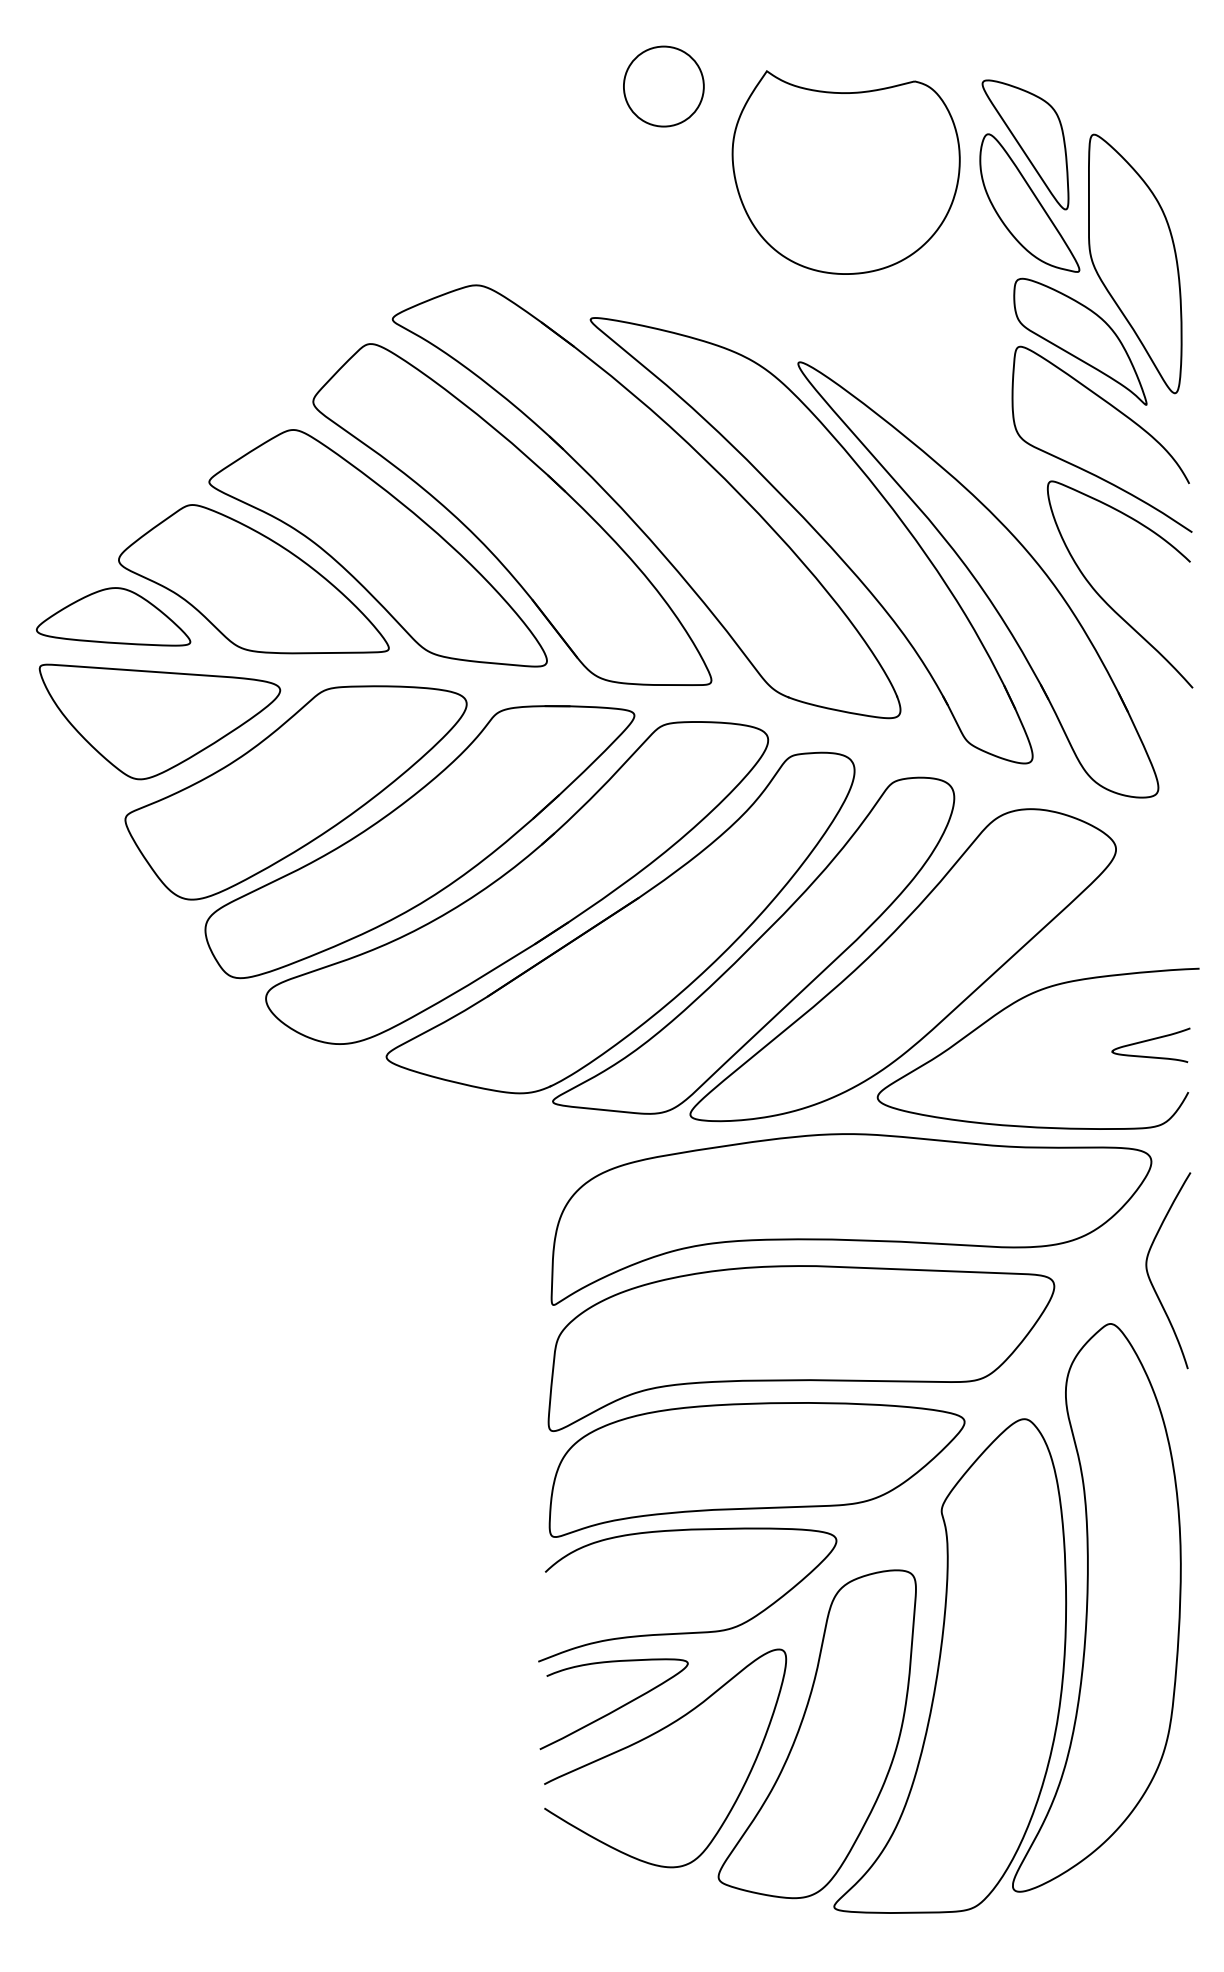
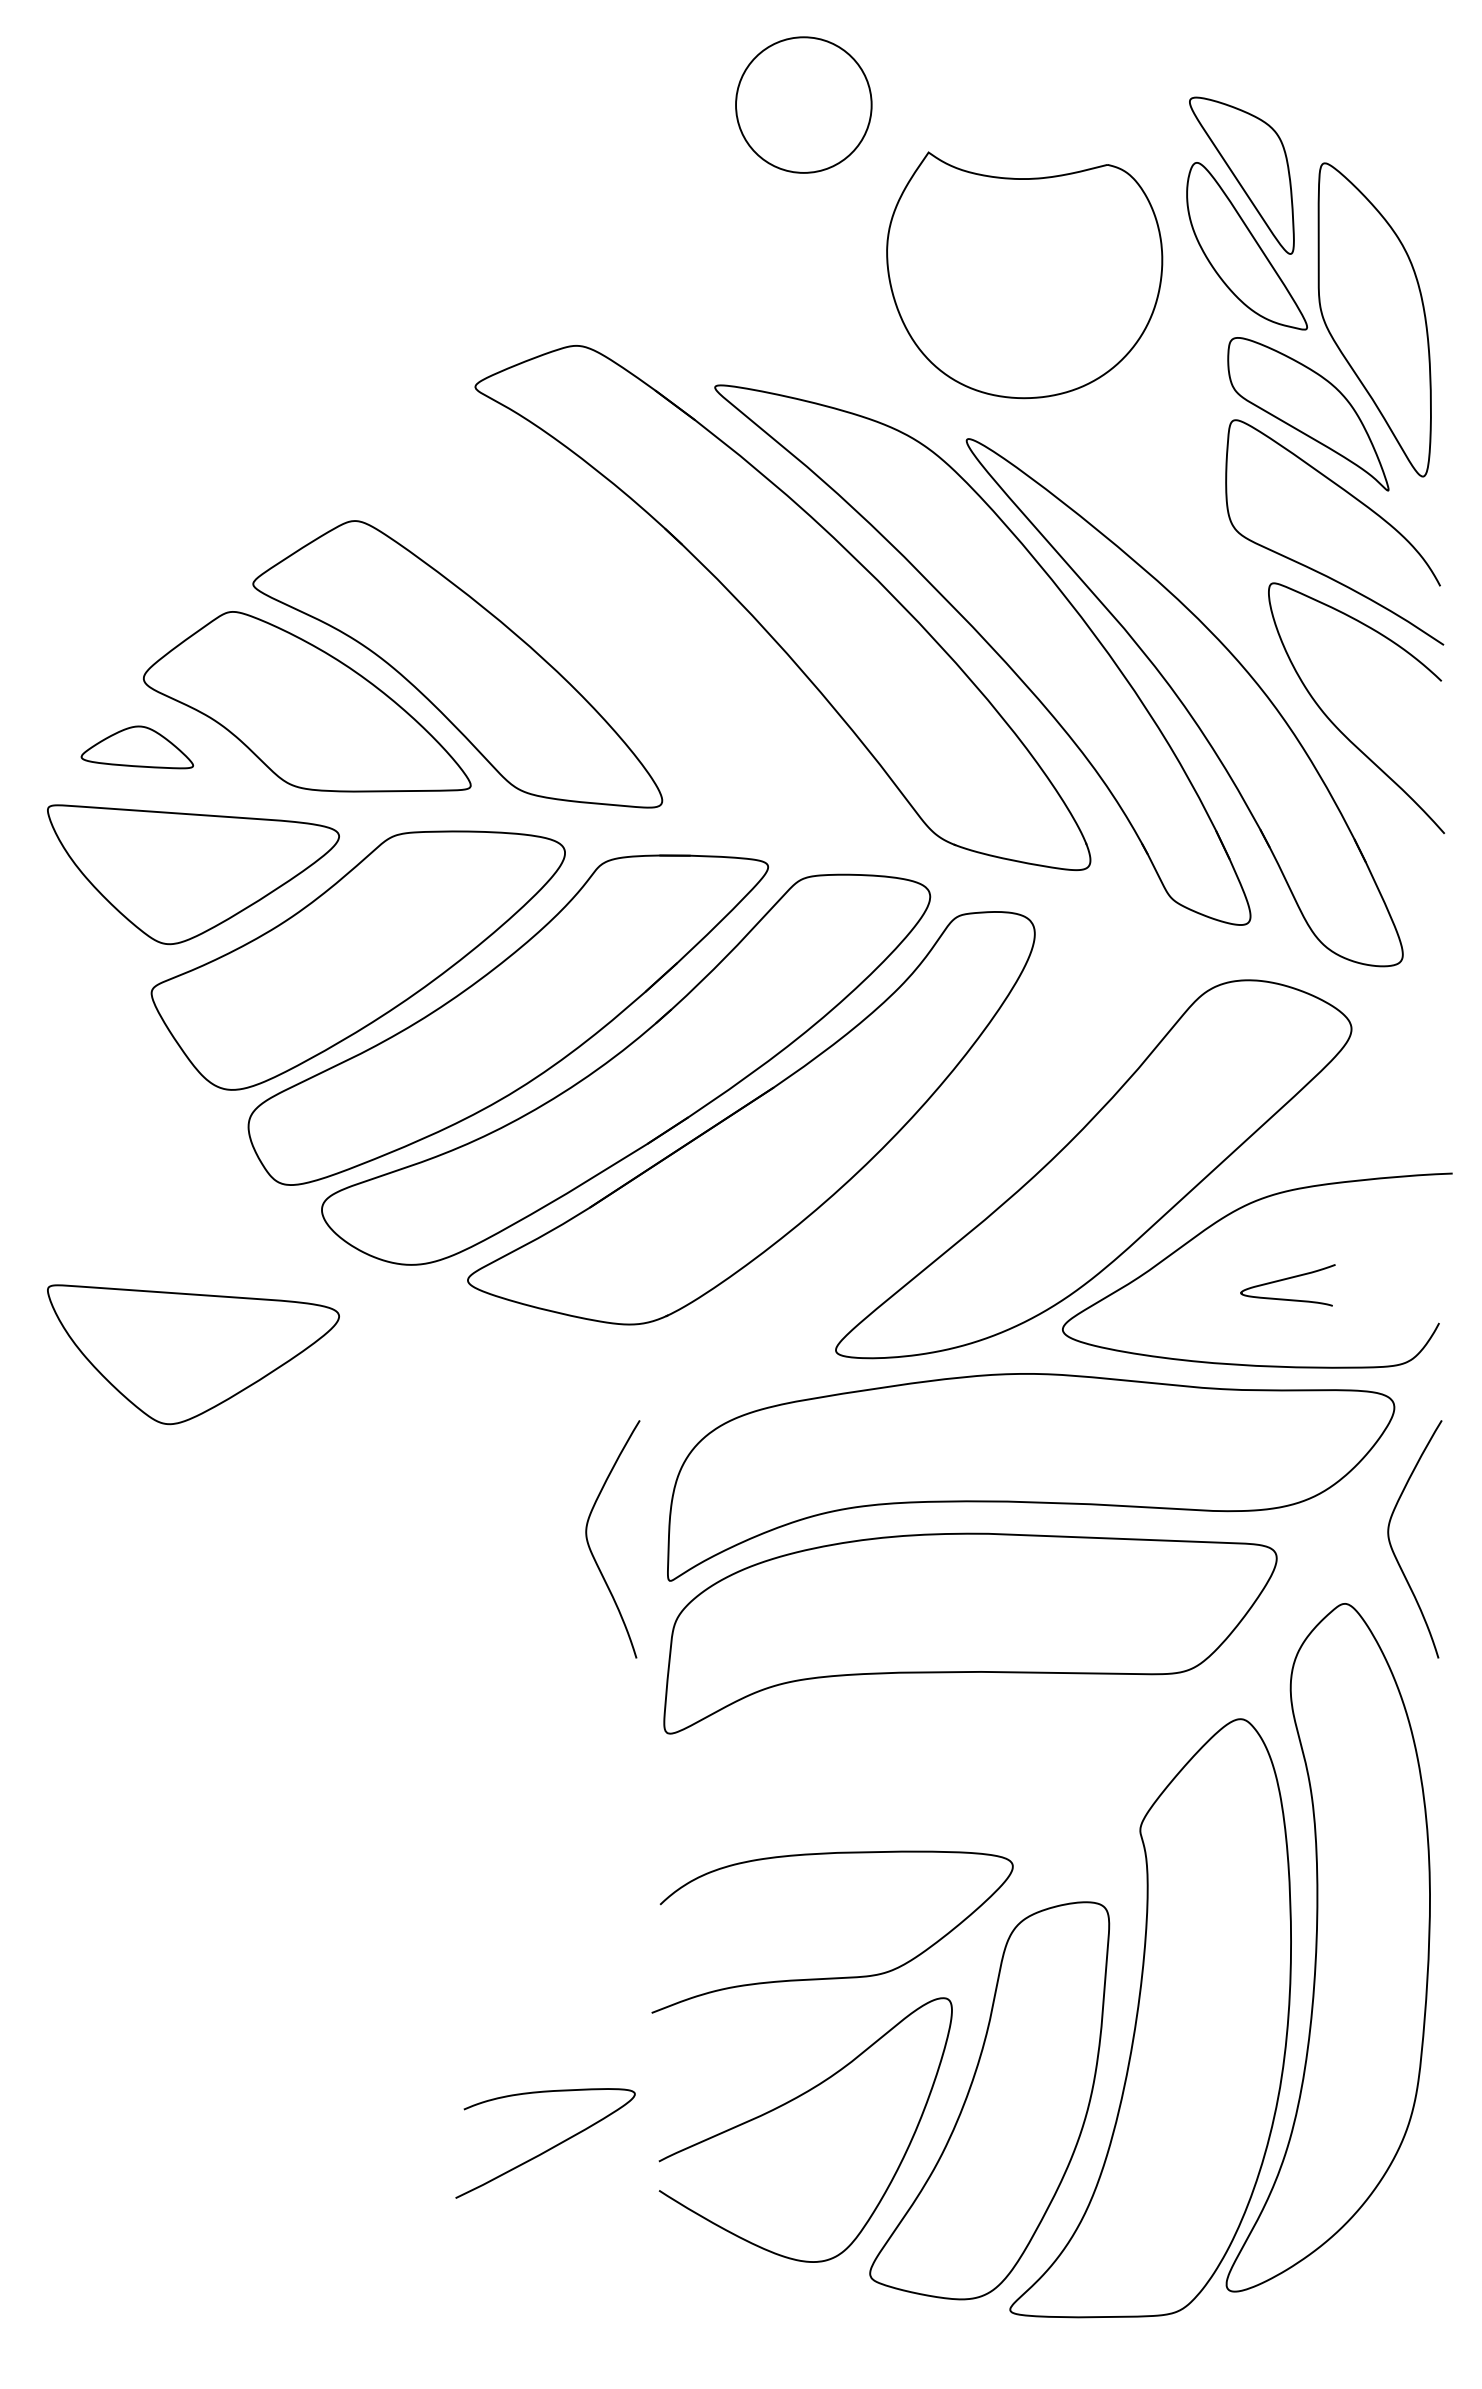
circle: (663, 86) -> (803, 104), size x1.4
part: (846, 172) -> (1024, 275), moved
part: (512, 514) -> (620, 623), removed
part: (113, 616) -> (137, 747), size x0.6
part: (753, 945) -> (912, 1145), removed
curve: (1148, 1041) -> (1284, 1280), moved
part: (159, 1118) -> (193, 1354), added
curve: (488, 1279) -> (591, 1549), added
part: (756, 1469) -> (916, 1780), removed
curve: (615, 1709) -> (547, 2149), moved

